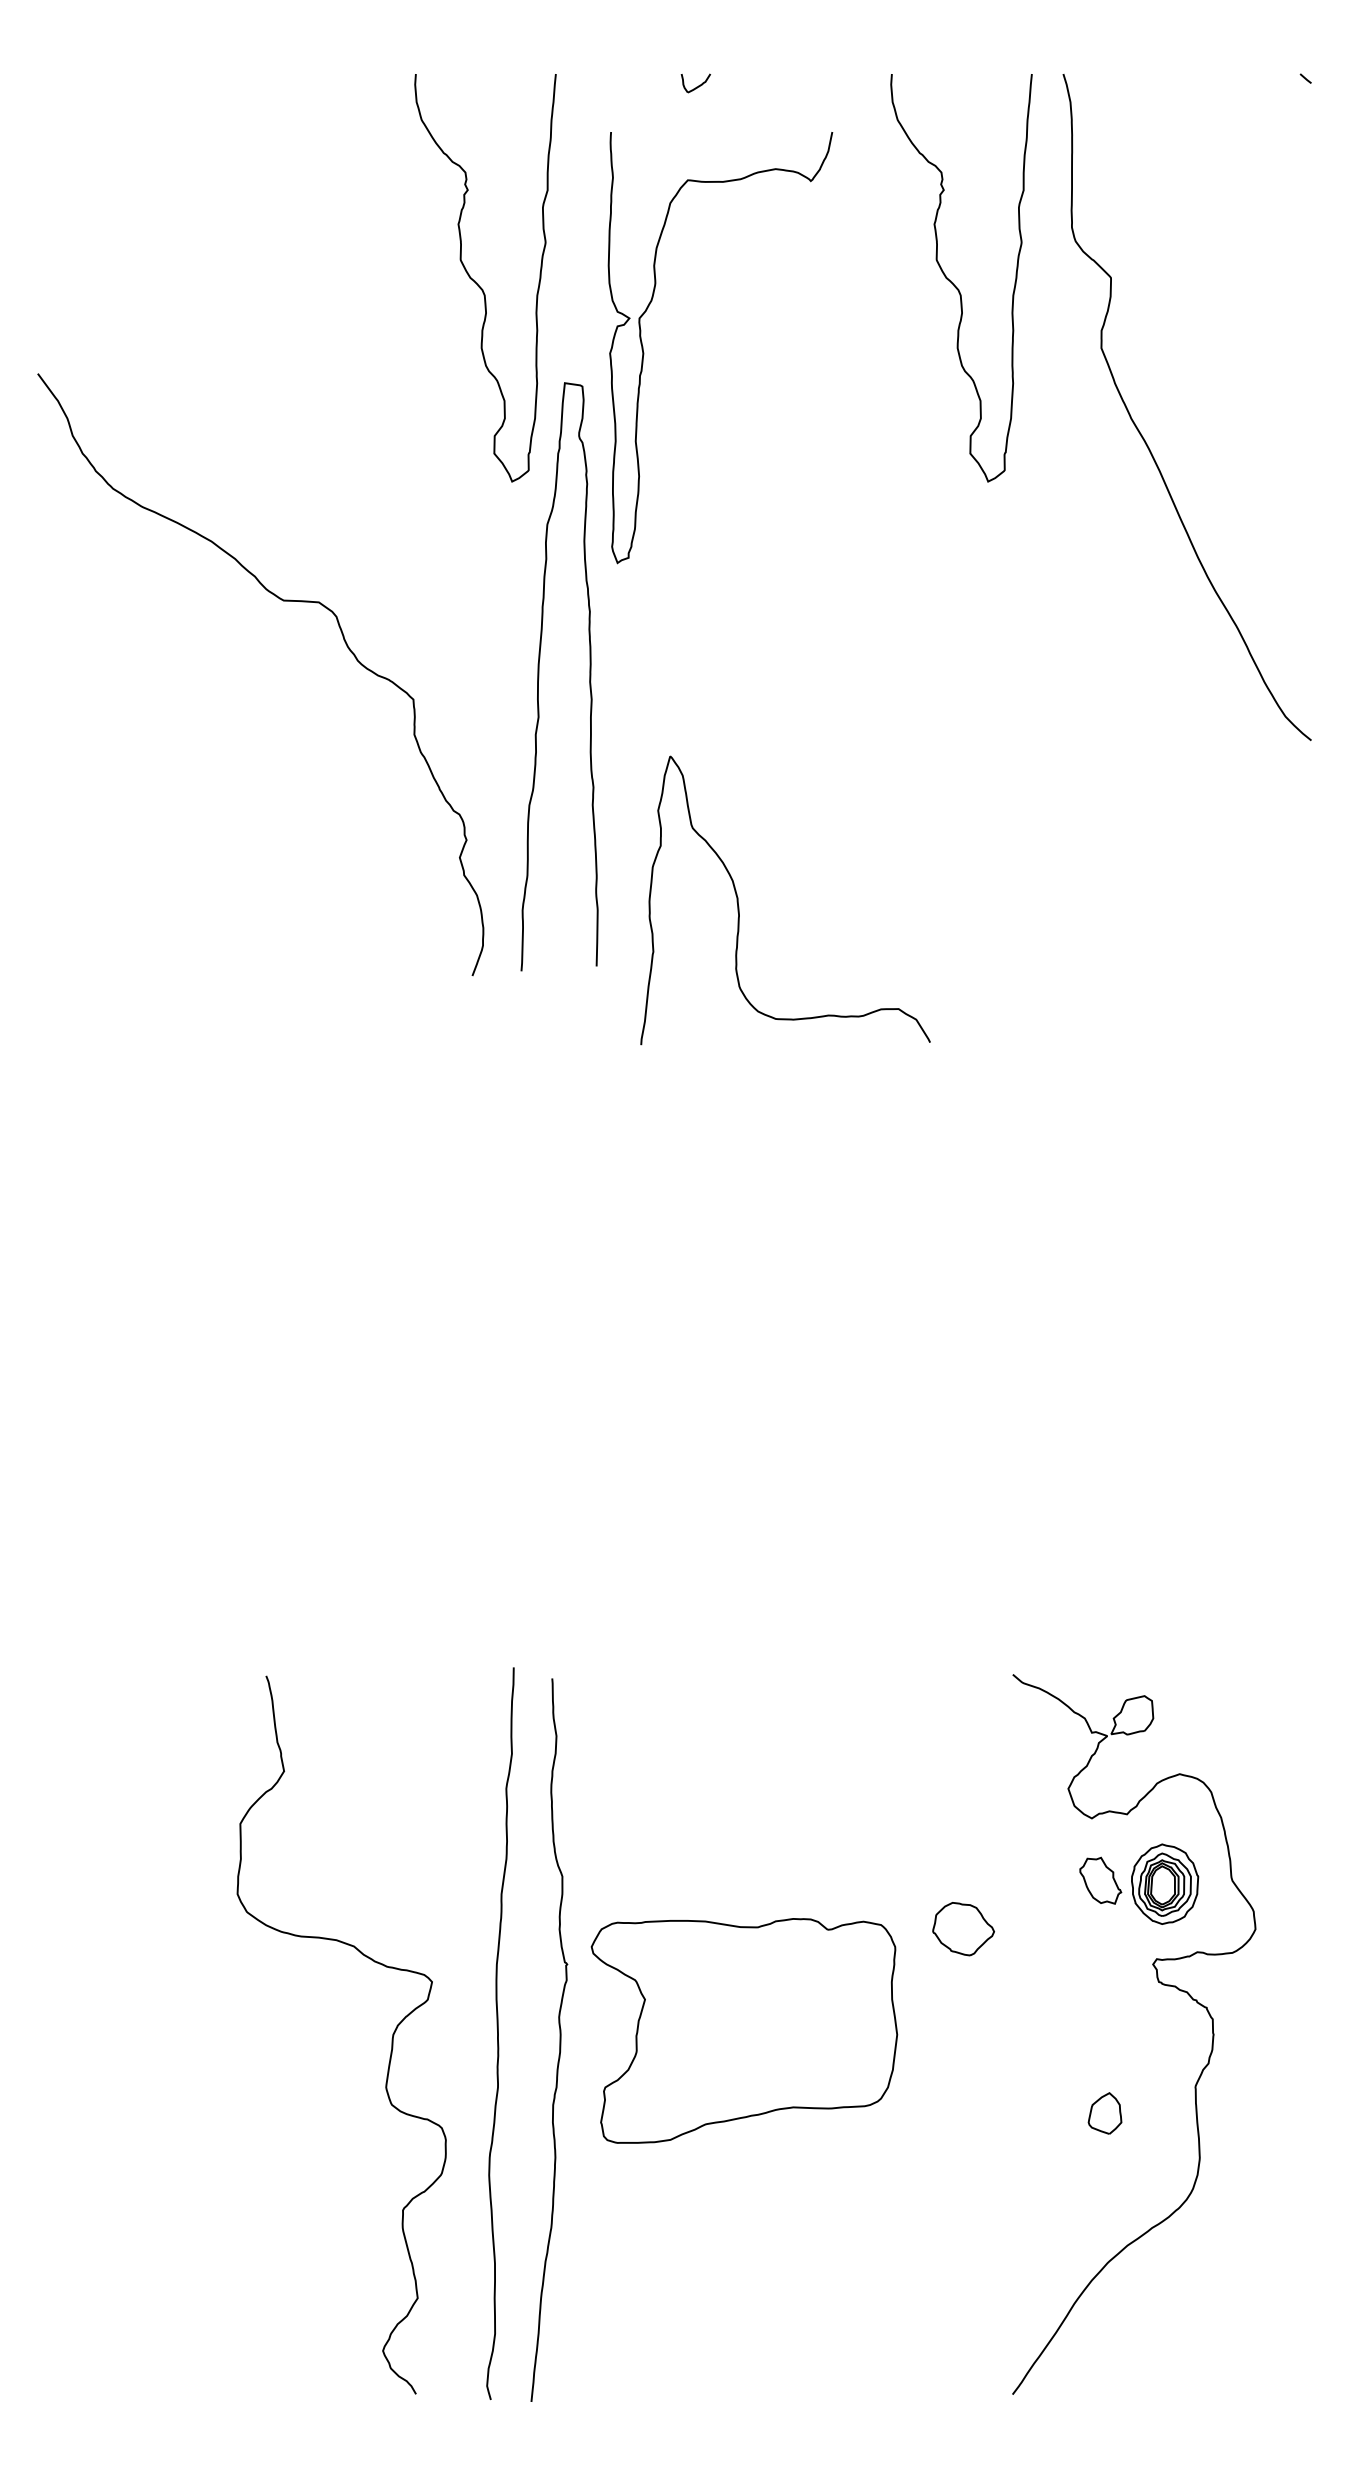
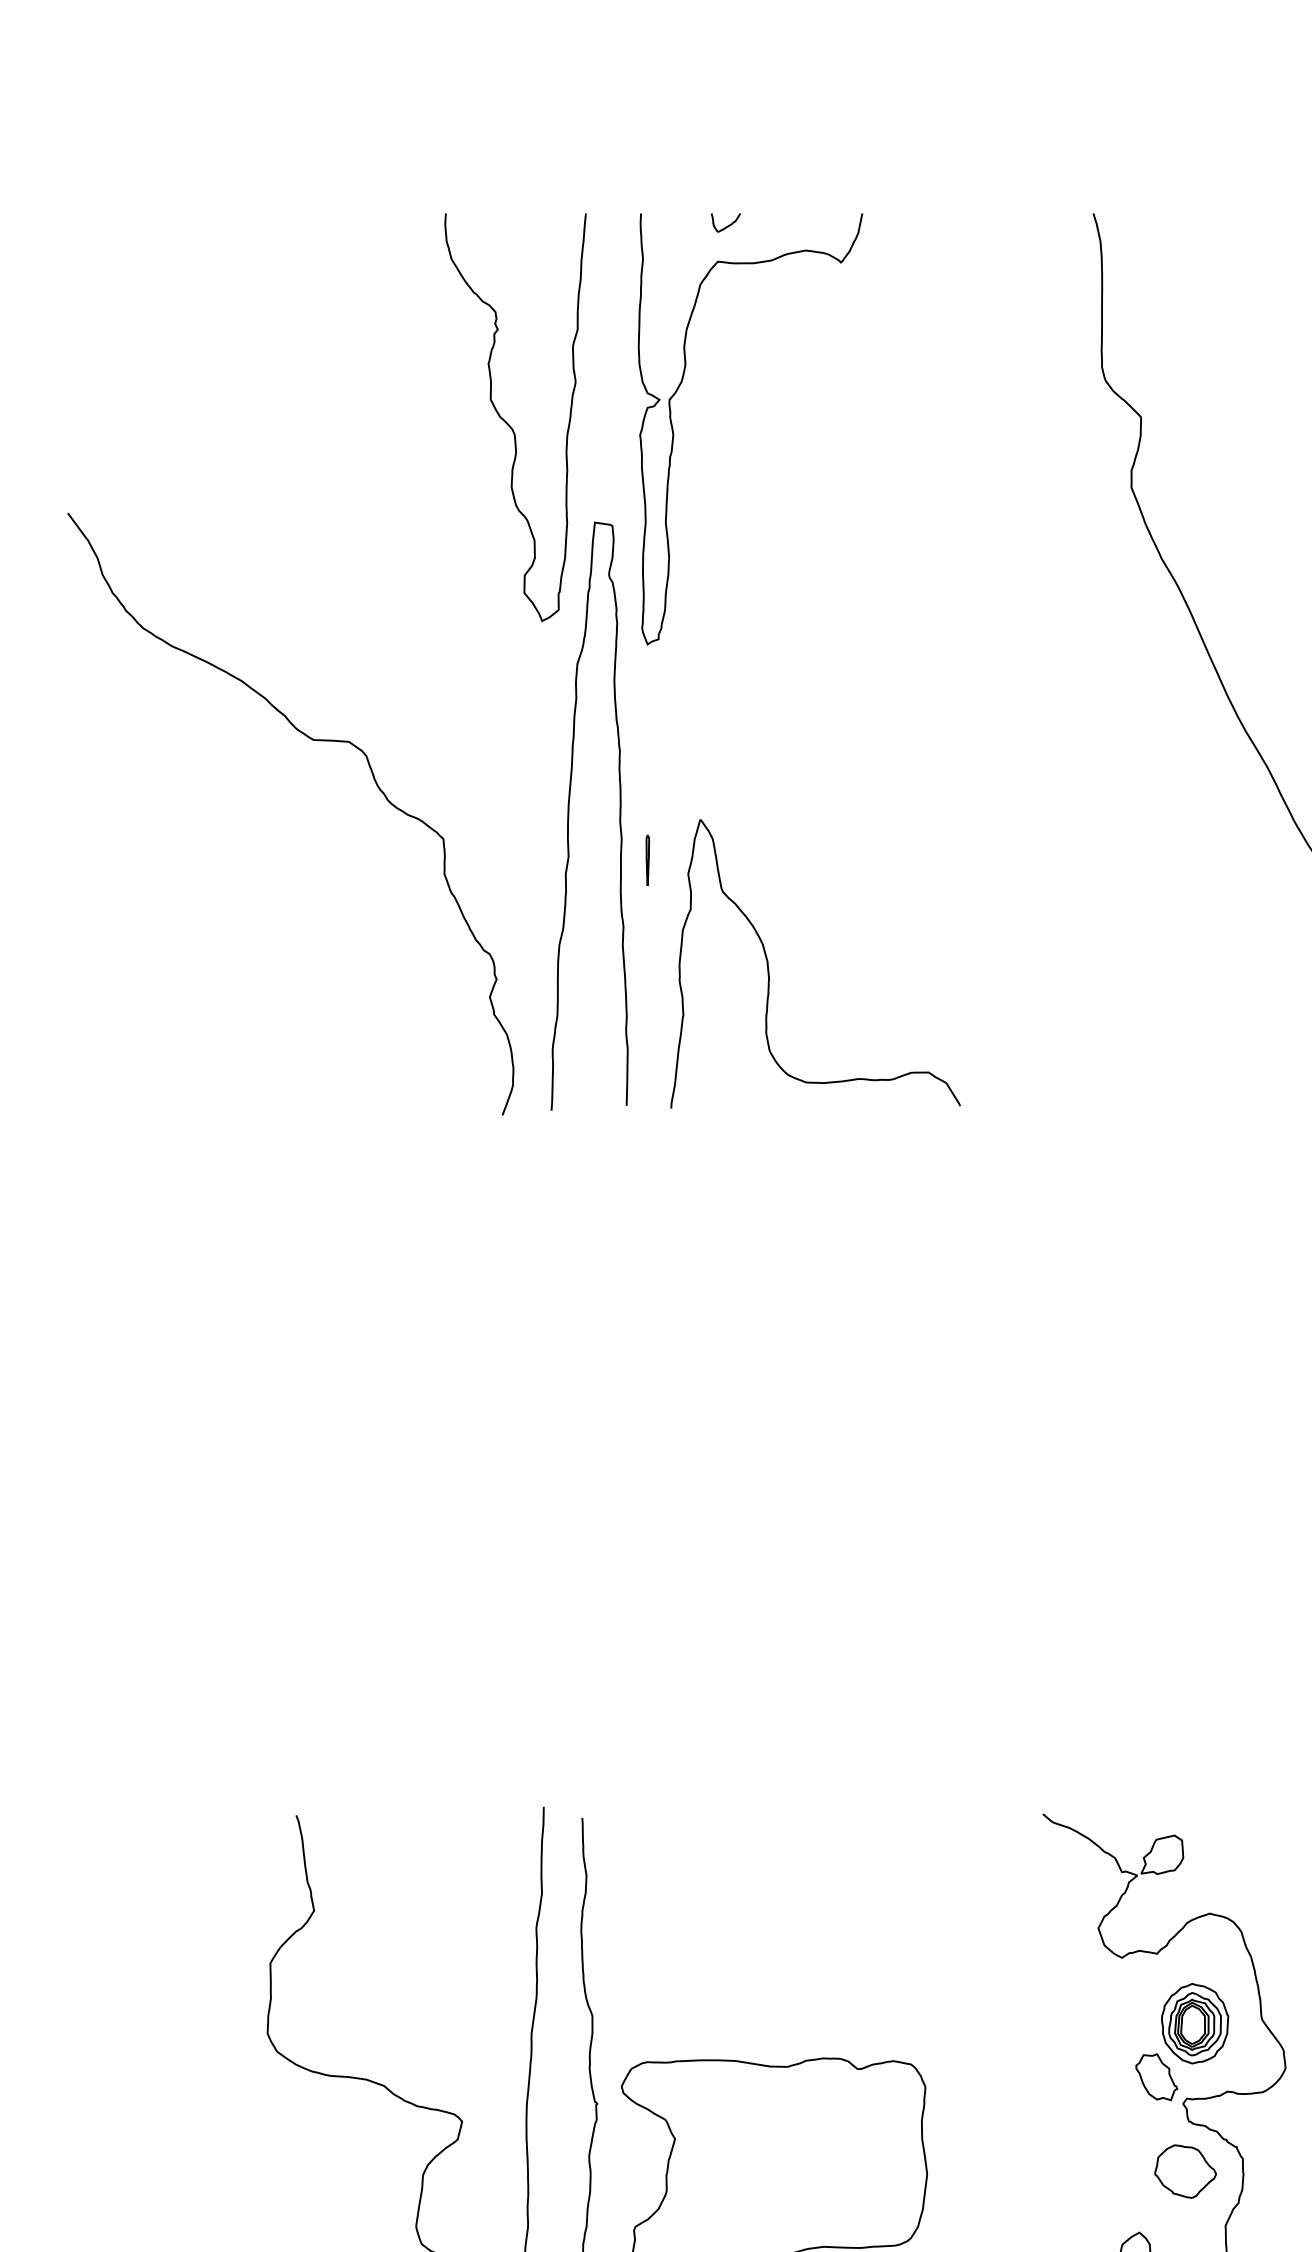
curve: (954, 284) -> (984, 423), removed
curve: (644, 352) -> (674, 433), moved
line: (617, 720) -> (647, 859), added
curve: (739, 906) -> (769, 969), moved
part: (1100, 1880) -> (1156, 2076), moved
part: (963, 1929) -> (1185, 2171), moved

